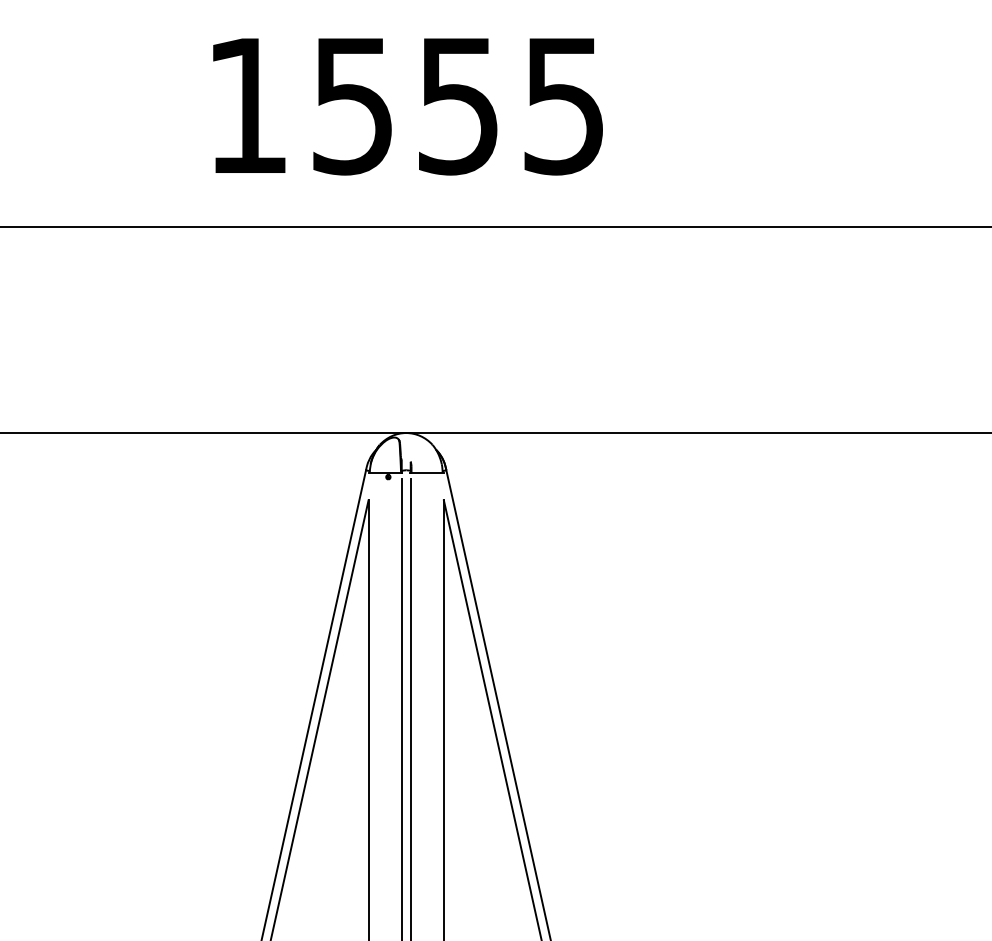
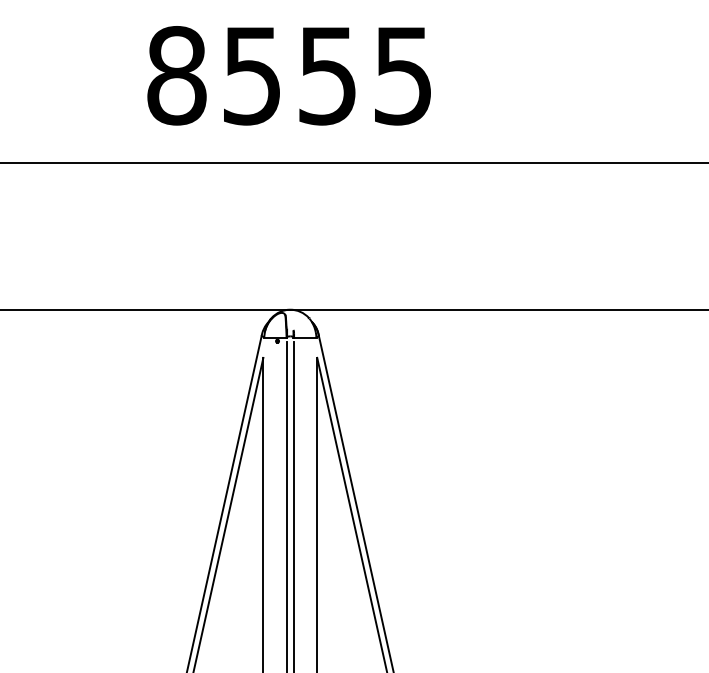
text: (247, 105) -> (176, 75), 1555 -> 8555

